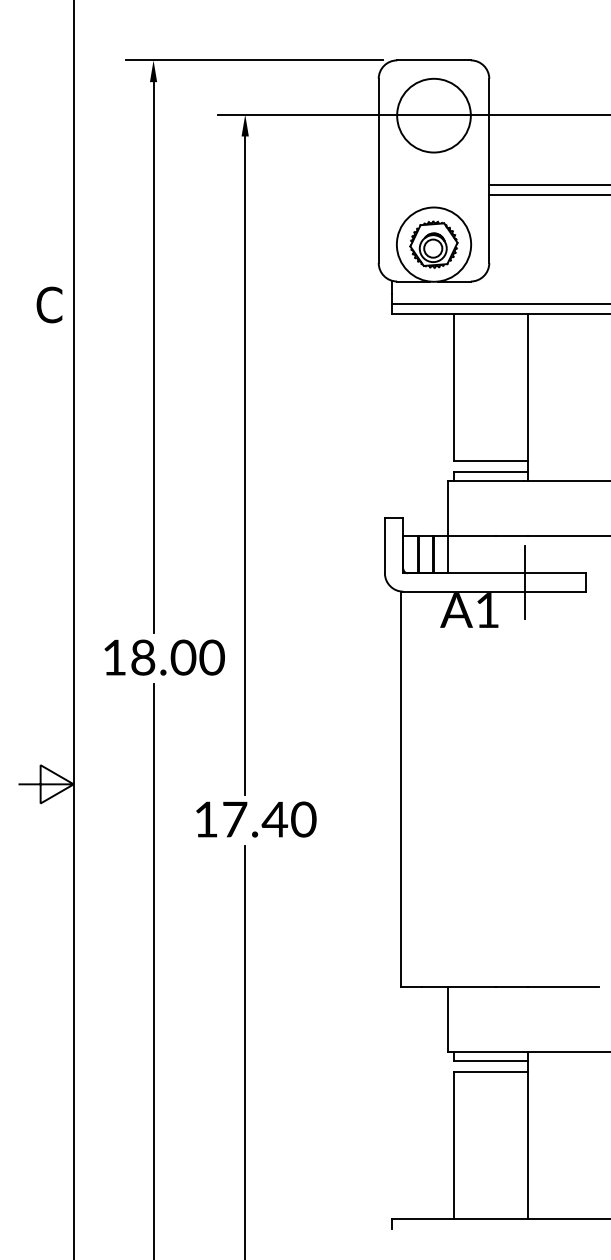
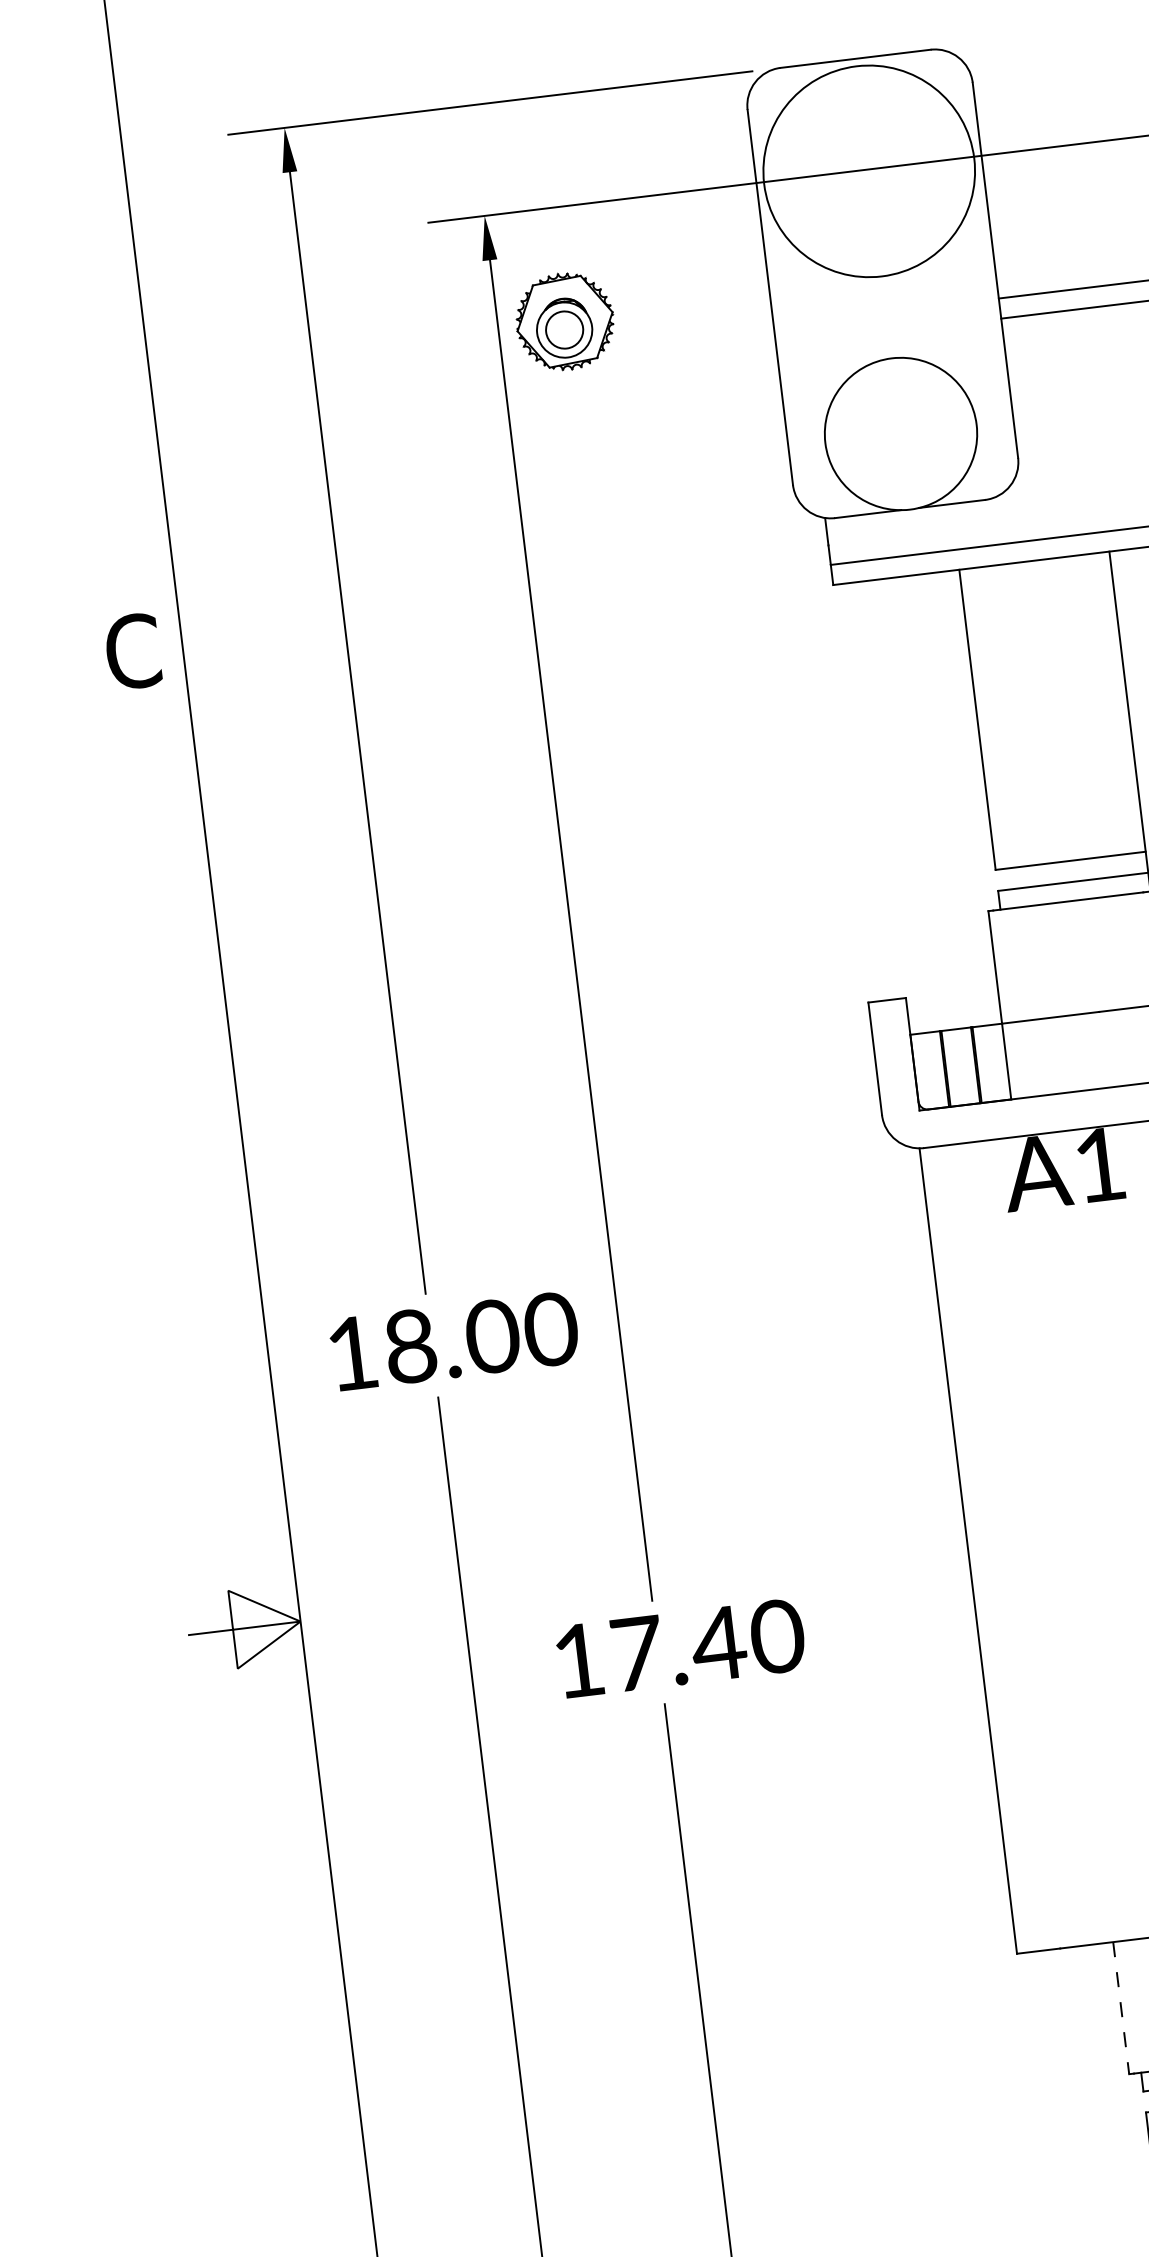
circle: (433, 115) -> (868, 171), size x1.4
part: (433, 244) -> (564, 321), moved
line: (448, 1020) -> (1121, 2010), solid -> dashed

